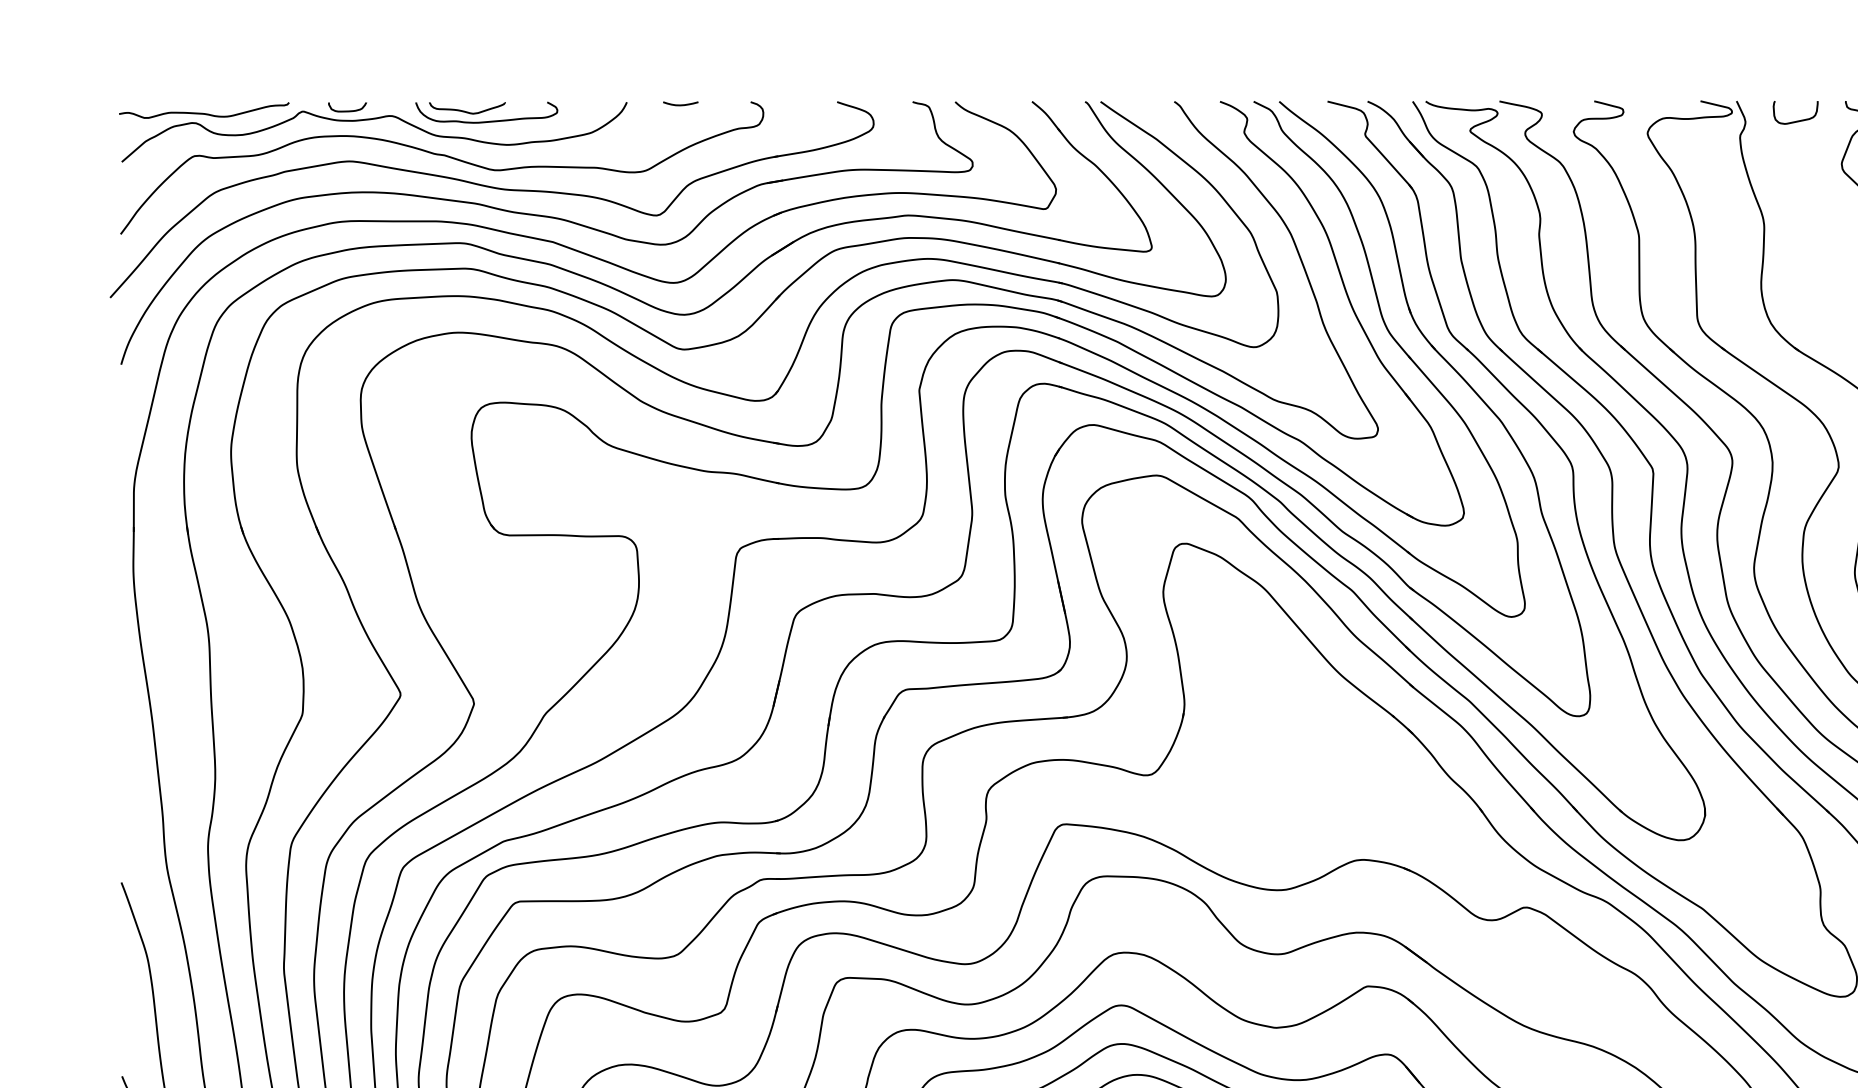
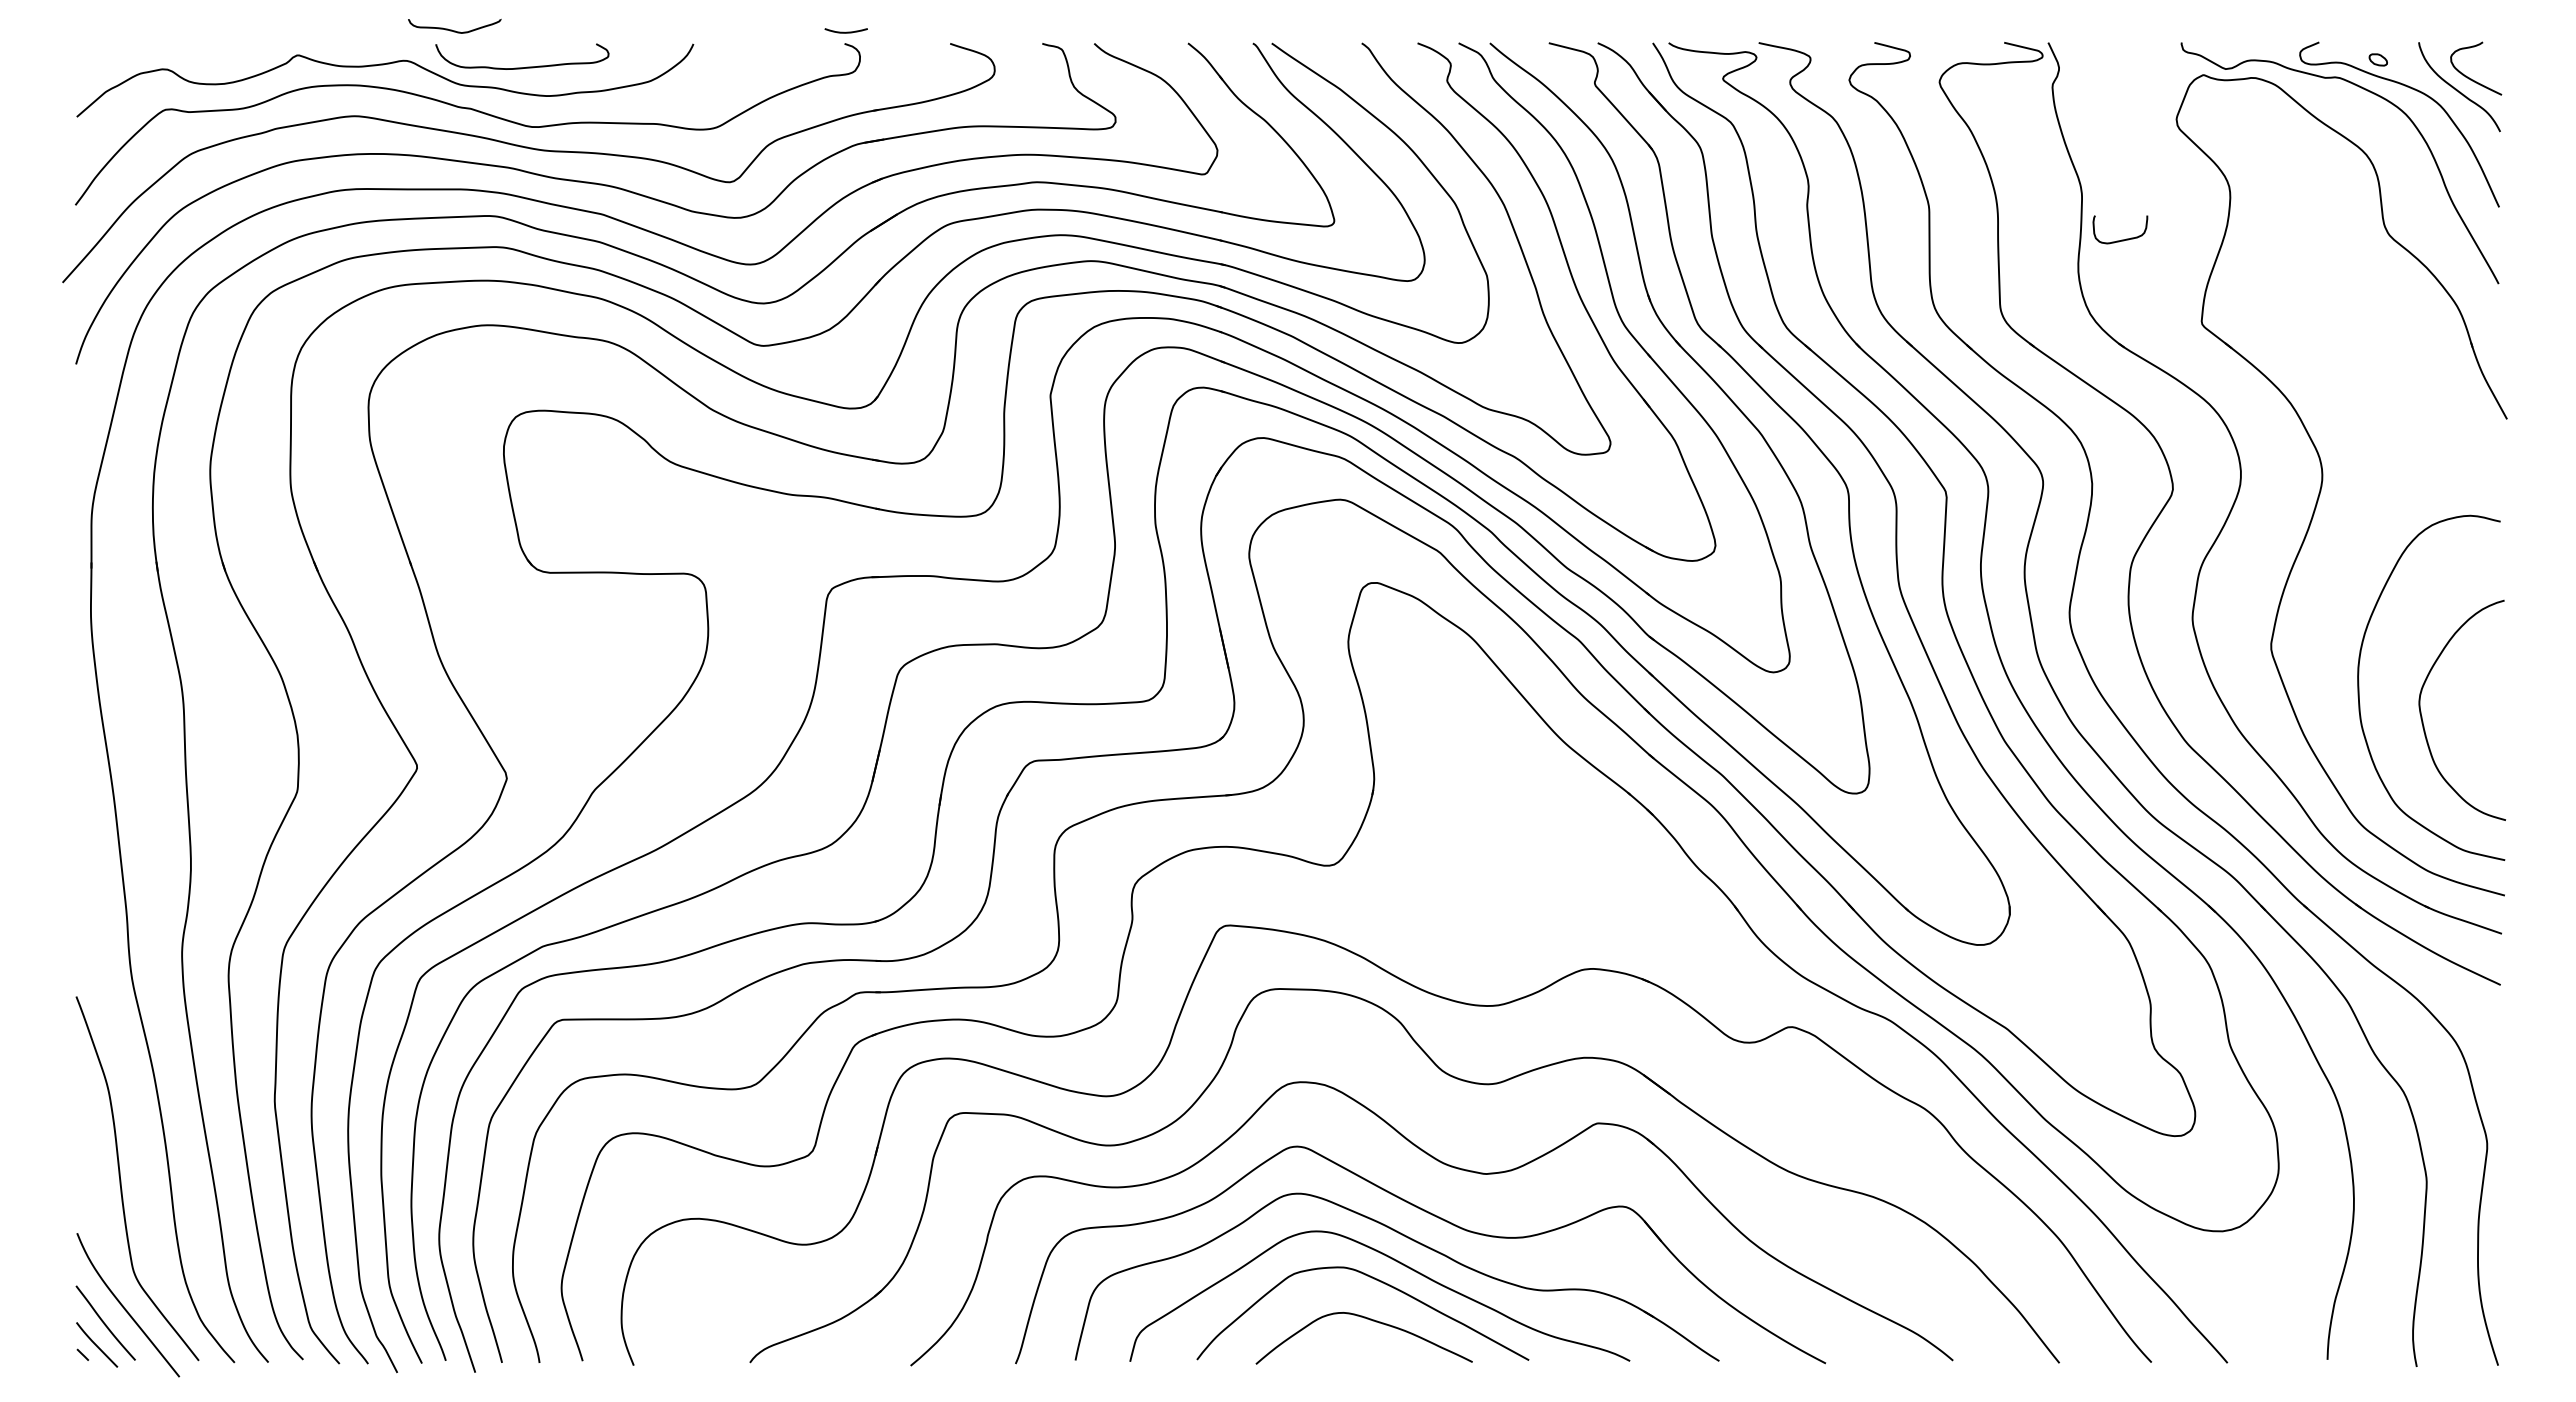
curve: (680, 104) -> (845, 31), moved
curve: (347, 110) -> (352, 54), removed
curve: (465, 110) -> (452, 29), moved
curve: (204, 113) -> (177, 57), removed
curve: (1796, 120) -> (2121, 239), moved

